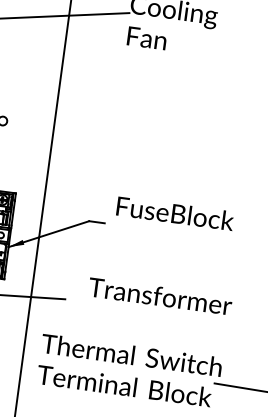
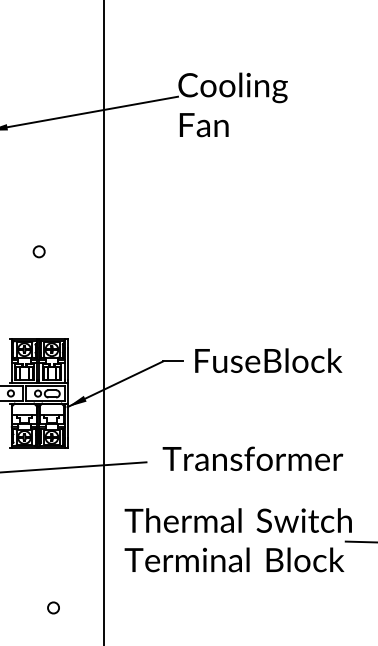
text: (175, 213) -> (268, 360), moved
text: (160, 296) -> (252, 458), moved

